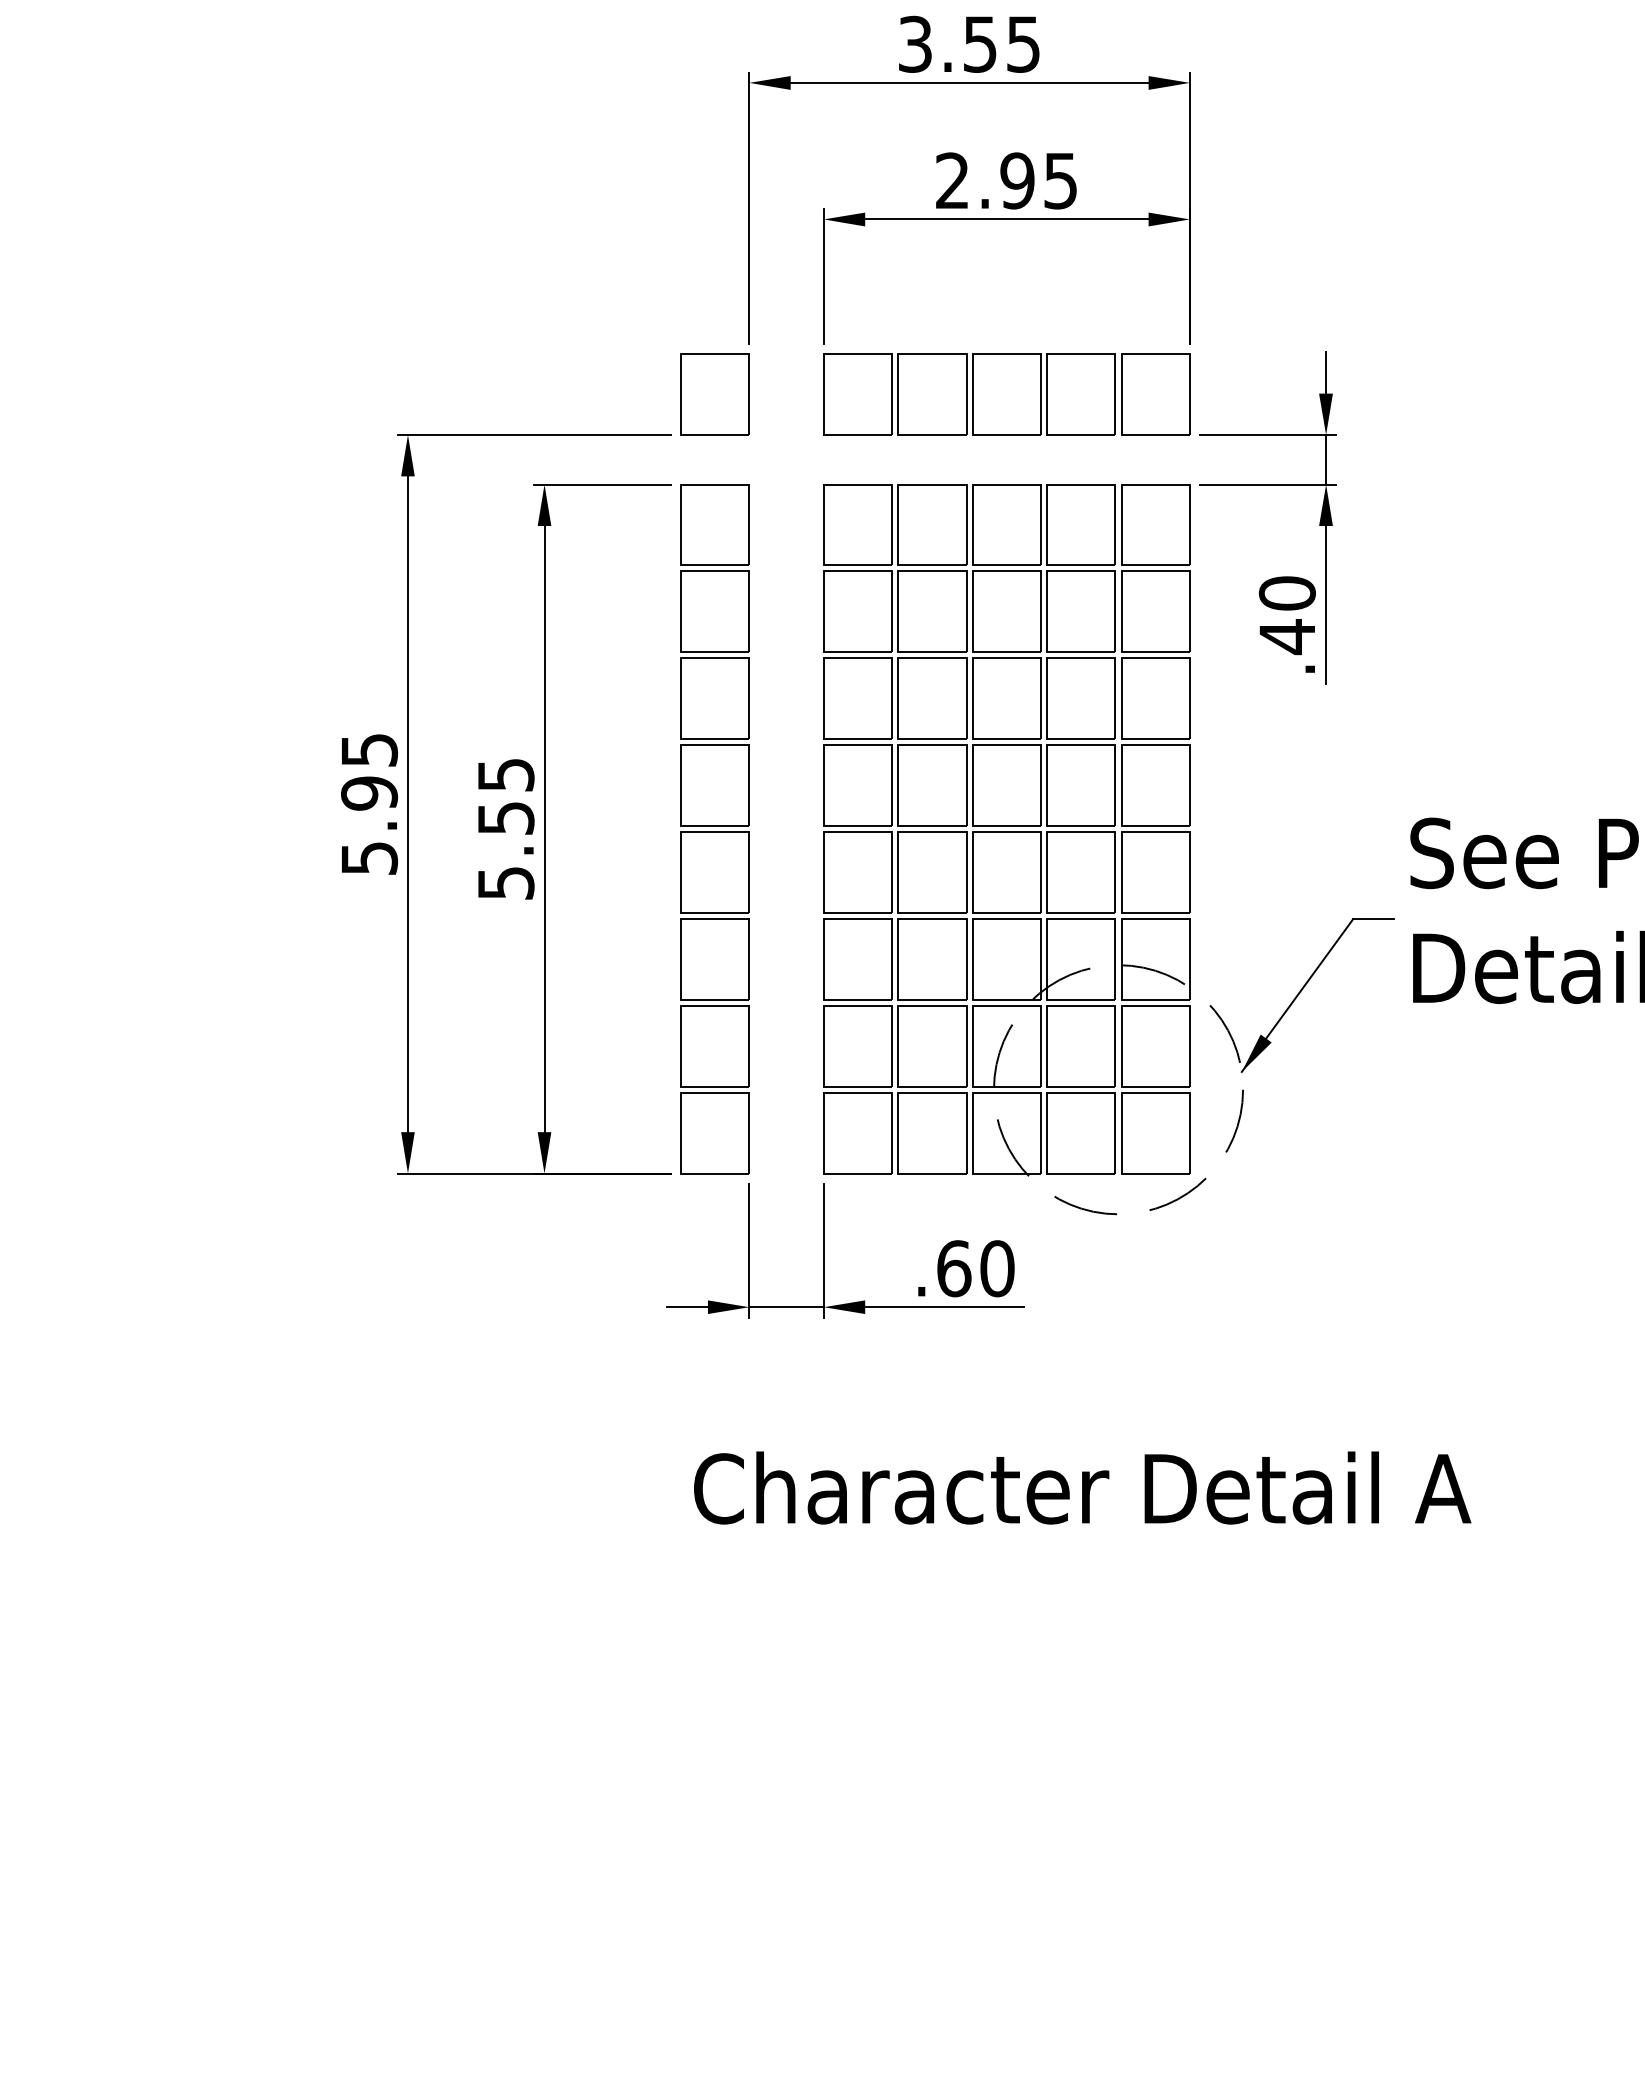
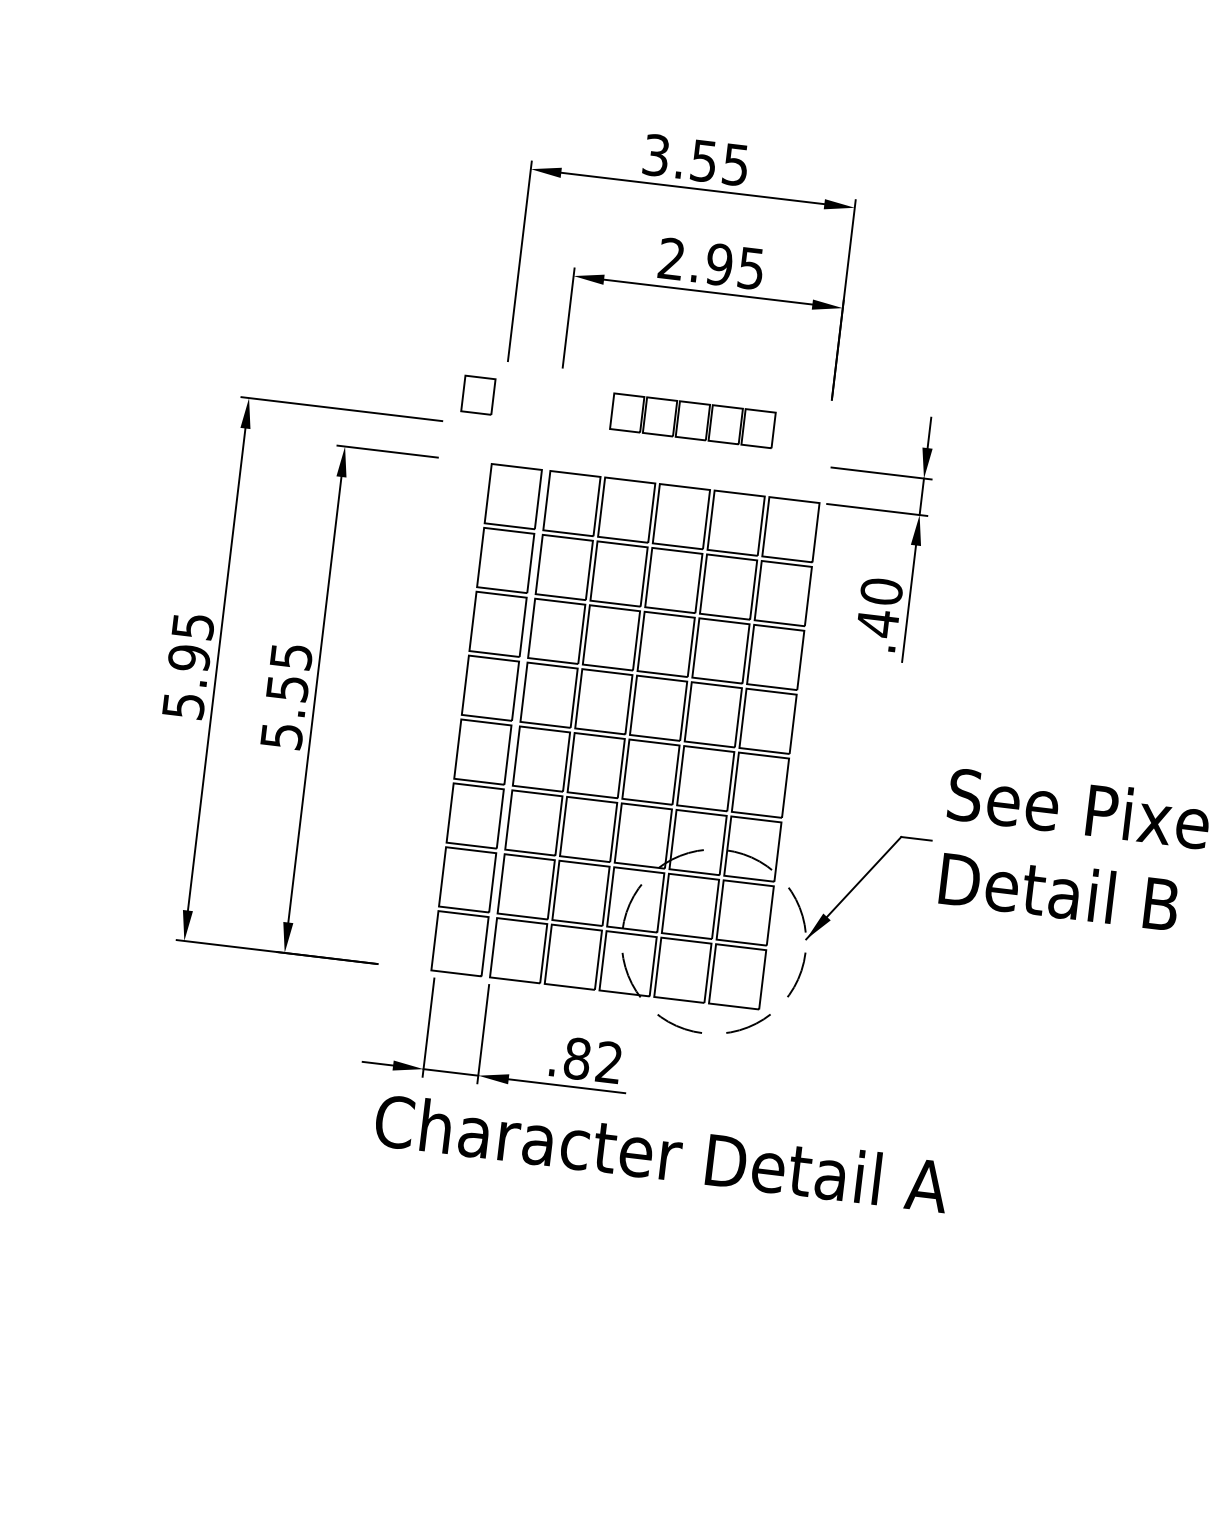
part: (714, 394) -> (477, 395), size x0.6
part: (1006, 394) -> (692, 420), size x0.6
part: (714, 829) -> (486, 720), moved
text: (975, 1268) -> (593, 1060), .60 -> .82
text: (1082, 1487) -> (661, 1152), moved

